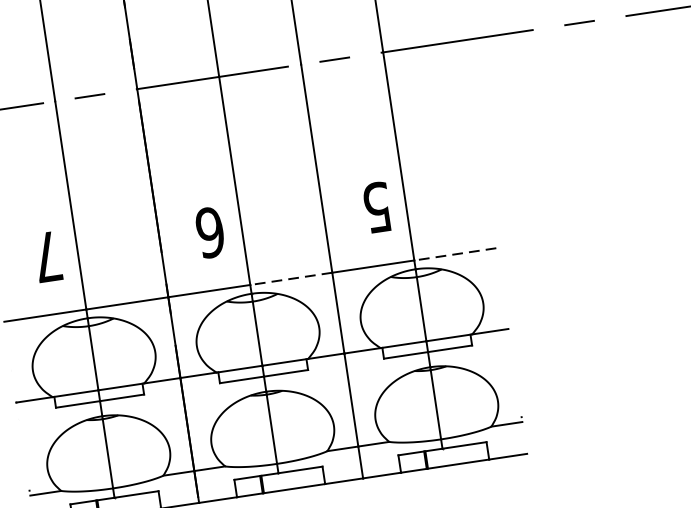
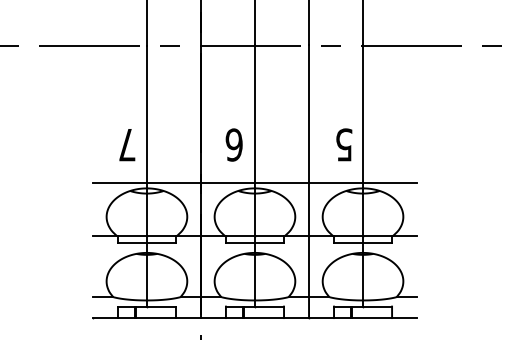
line: (454, 254) -> (389, 182), dashed -> solid
line: (290, 278) -> (281, 182), dashed -> solid

